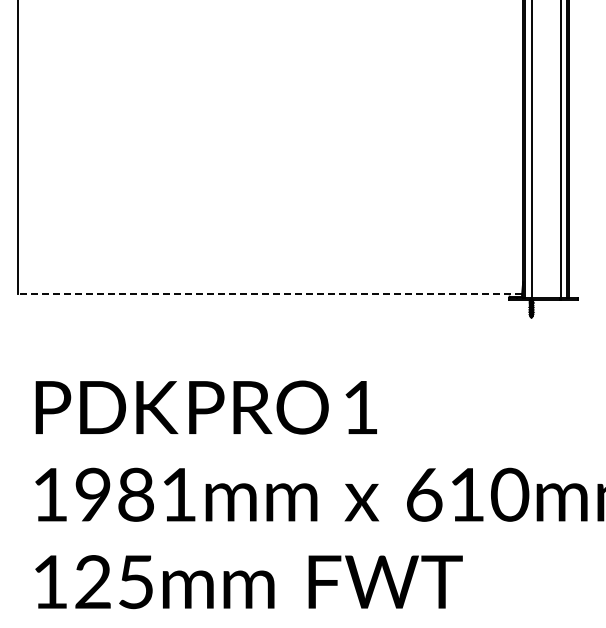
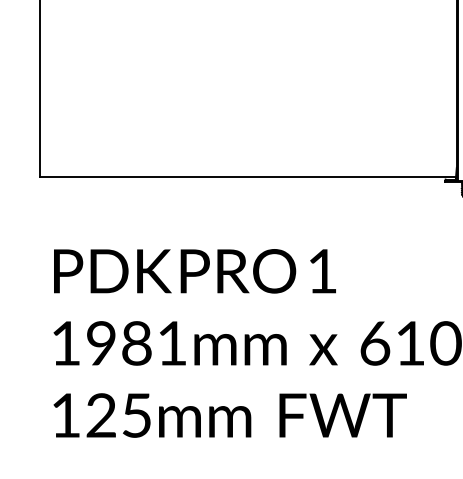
line: (270, 293) -> (247, 177), dashed -> solid

